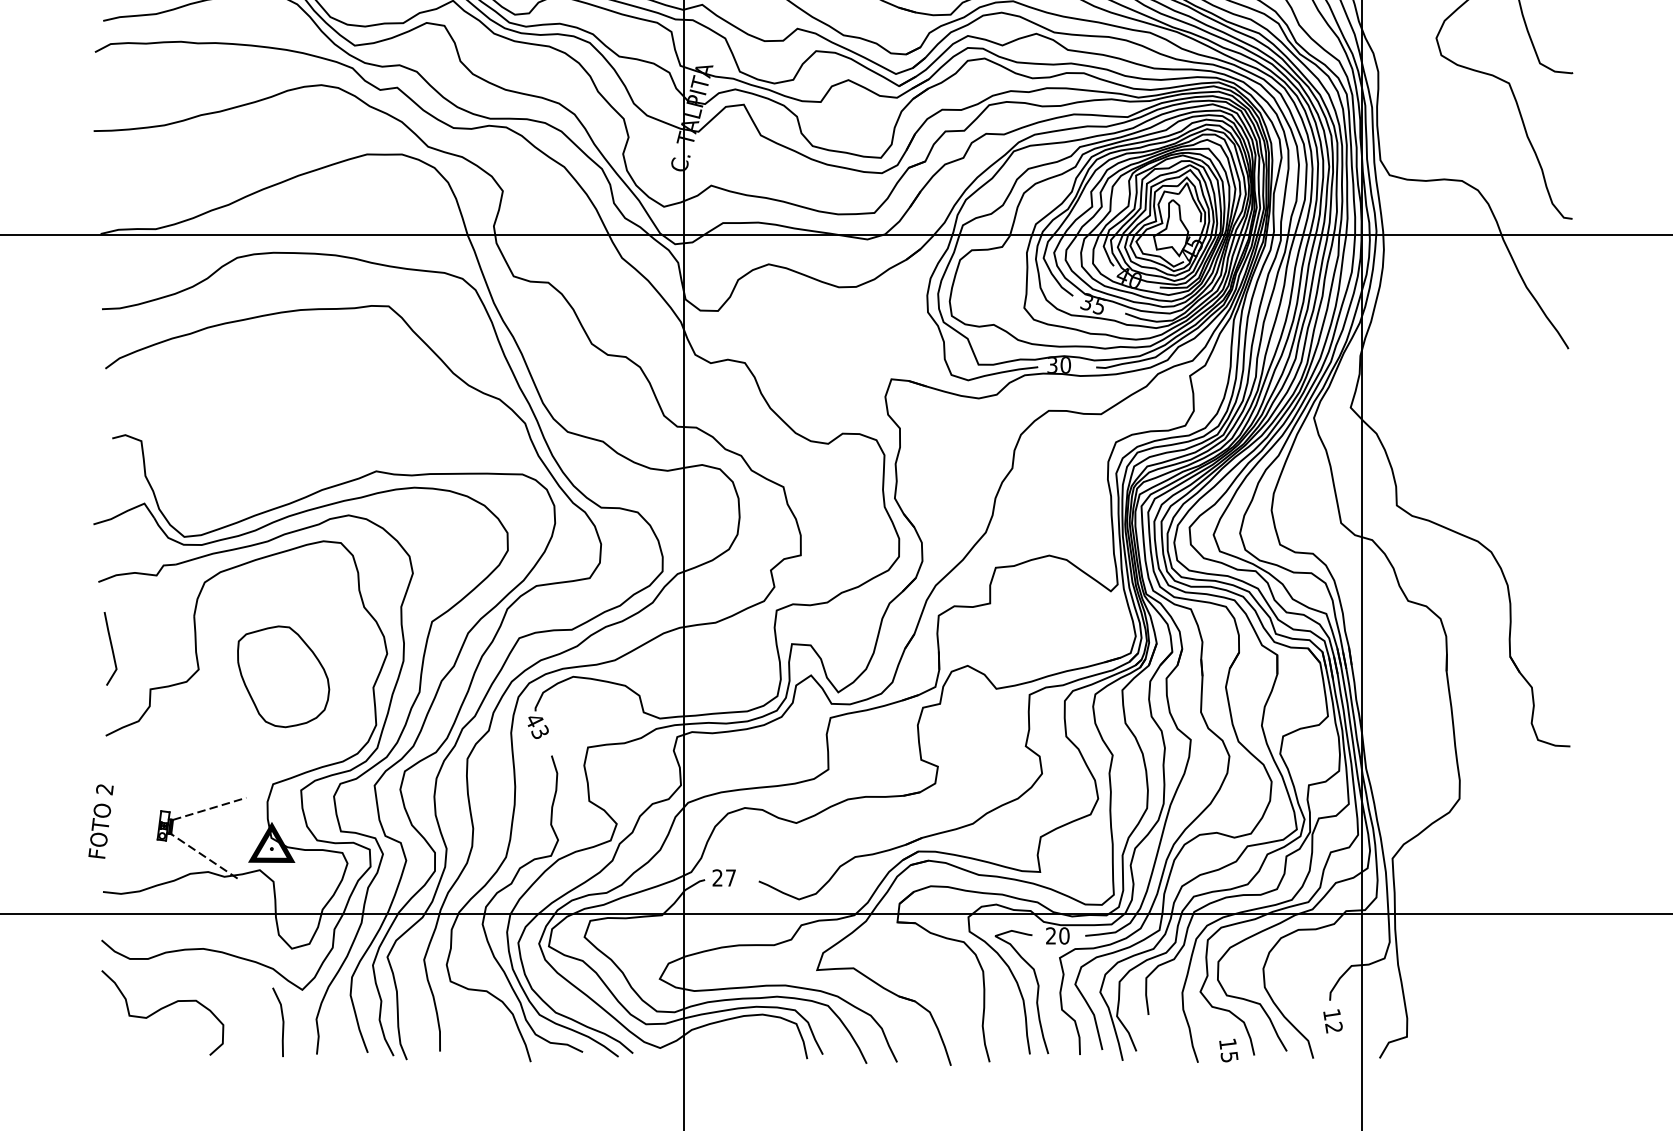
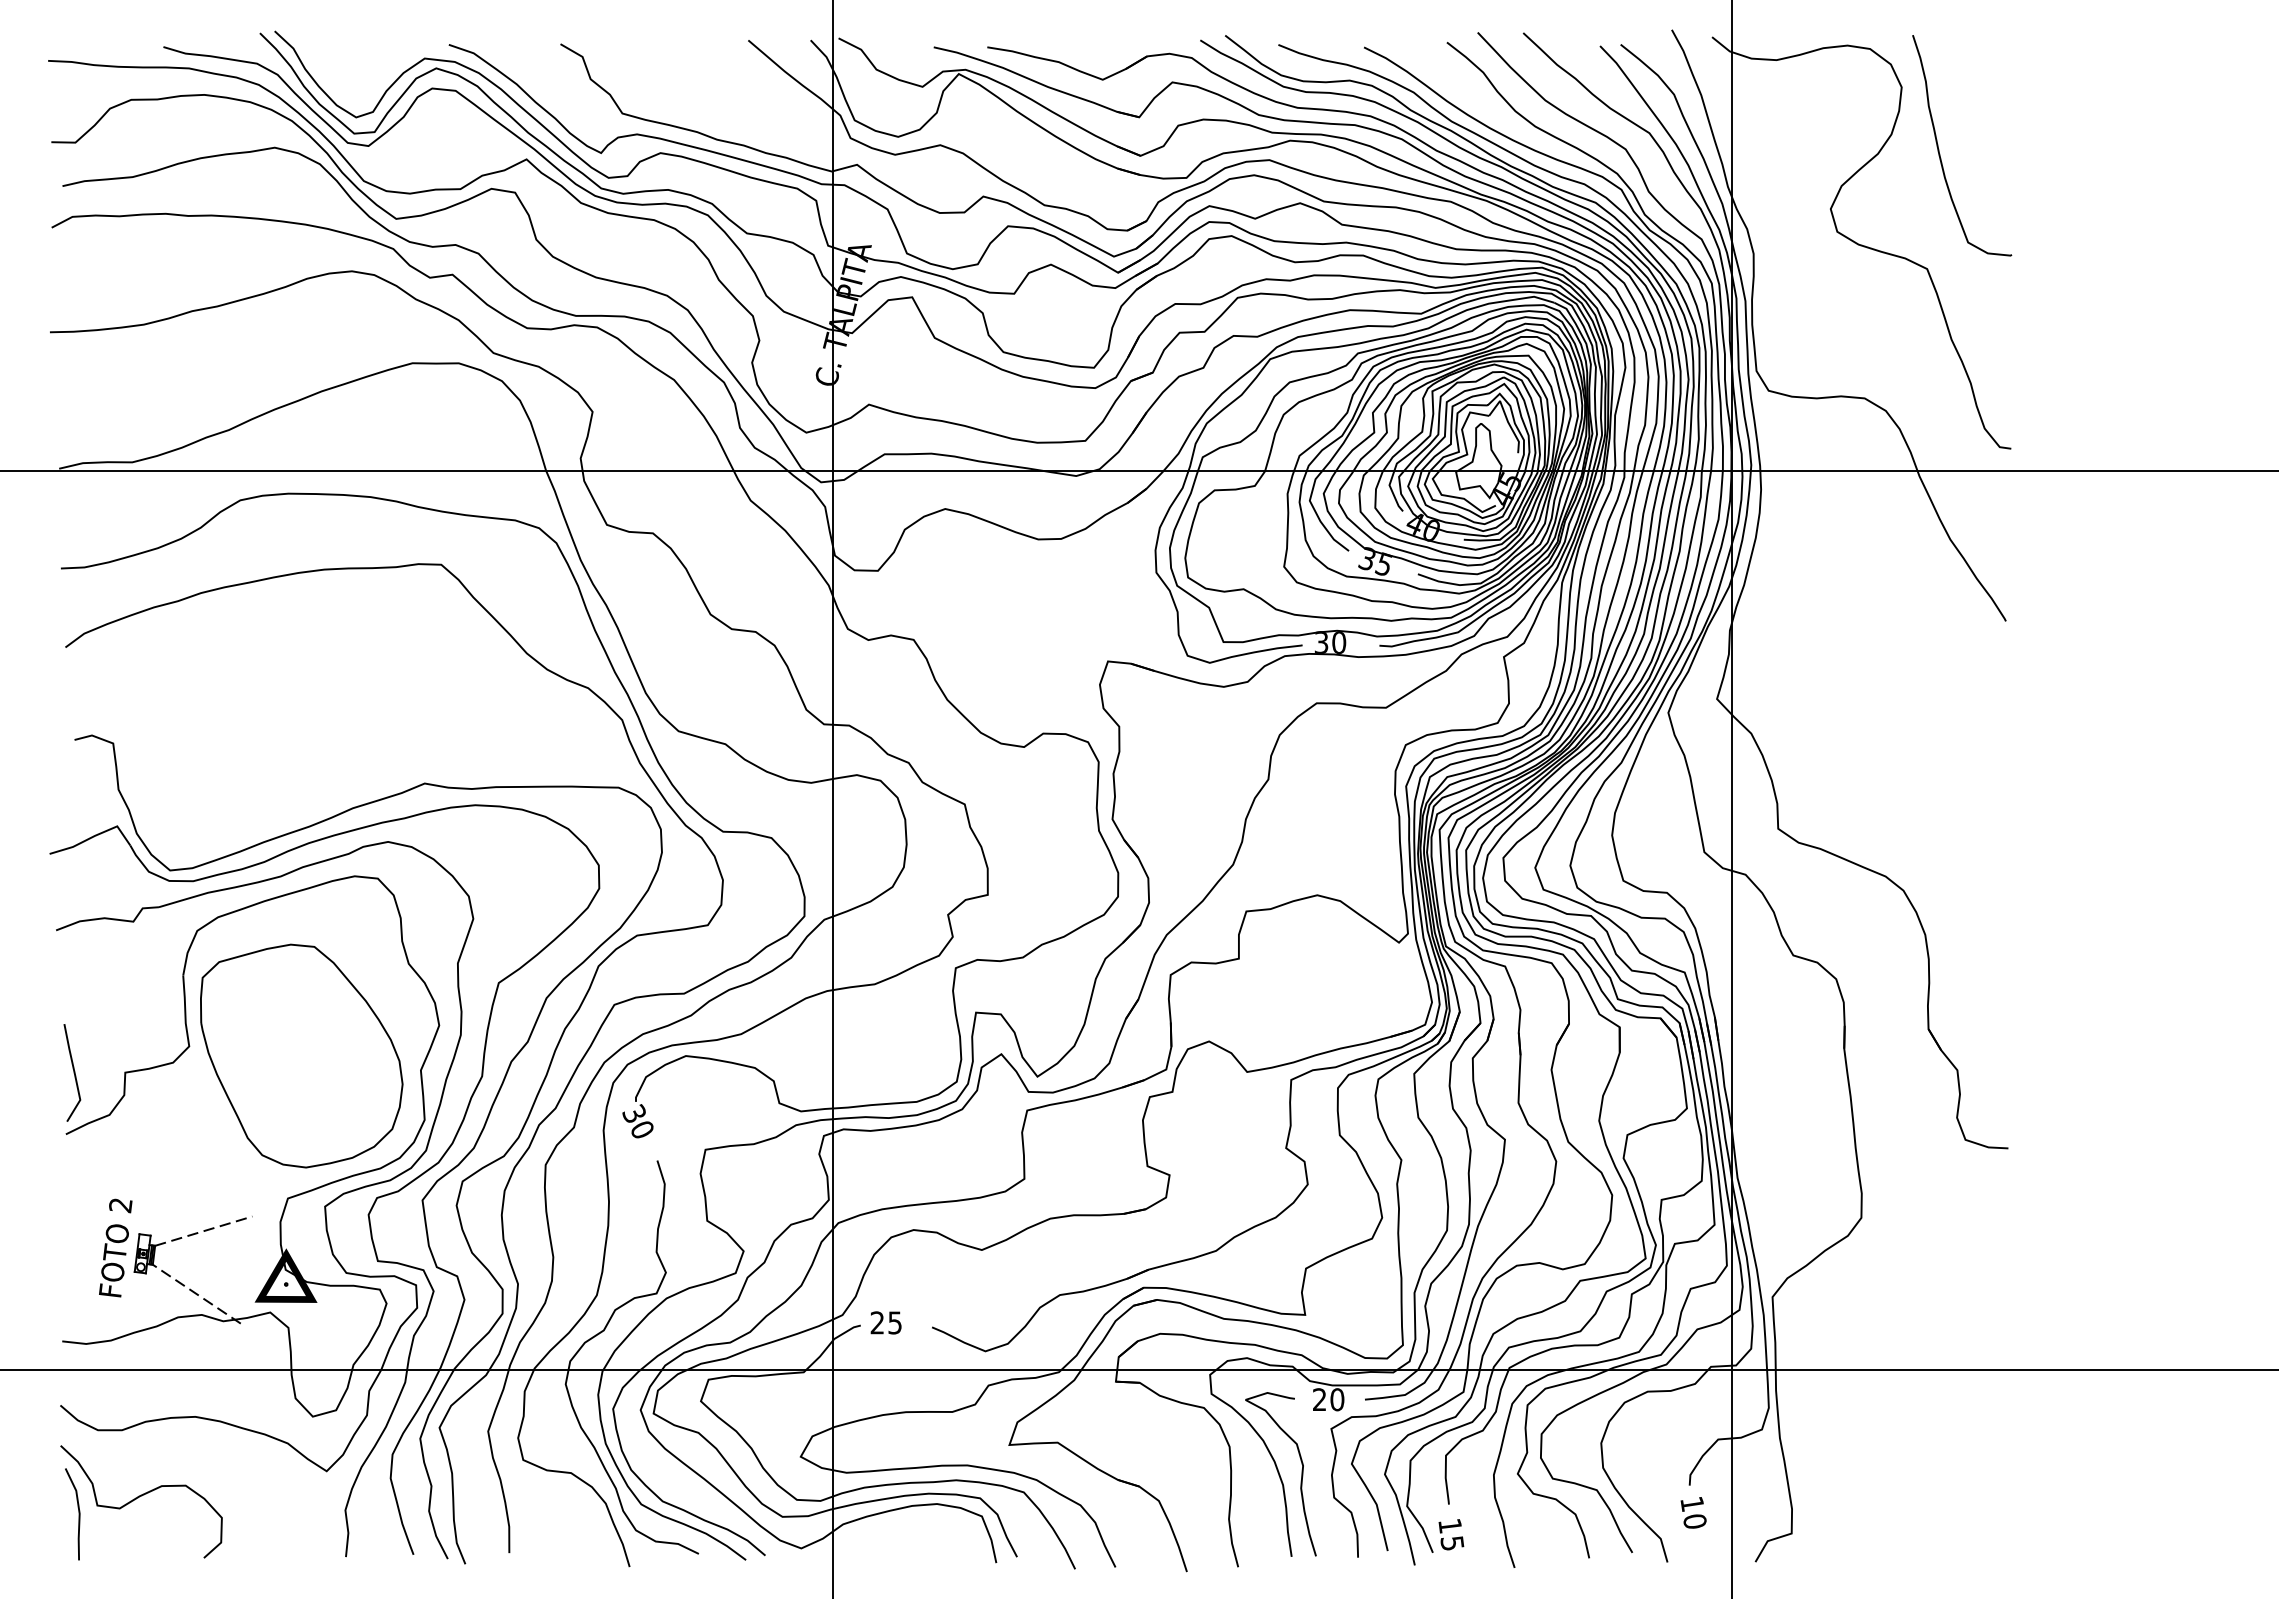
line: (111, 648) -> (73, 1072), moved
part: (283, 676) -> (301, 1055), size x1.67
text: (536, 726) -> (637, 1121), 43 -> 30
text: (100, 821) -> (115, 1247), moved
text: (730, 877) -> (894, 1322), 27 -> 25
line: (282, 1022) -> (78, 1514), moved
text: (1333, 1027) -> (1694, 1521), 12 -> 10
text: (1228, 1050) -> (1451, 1534), moved

